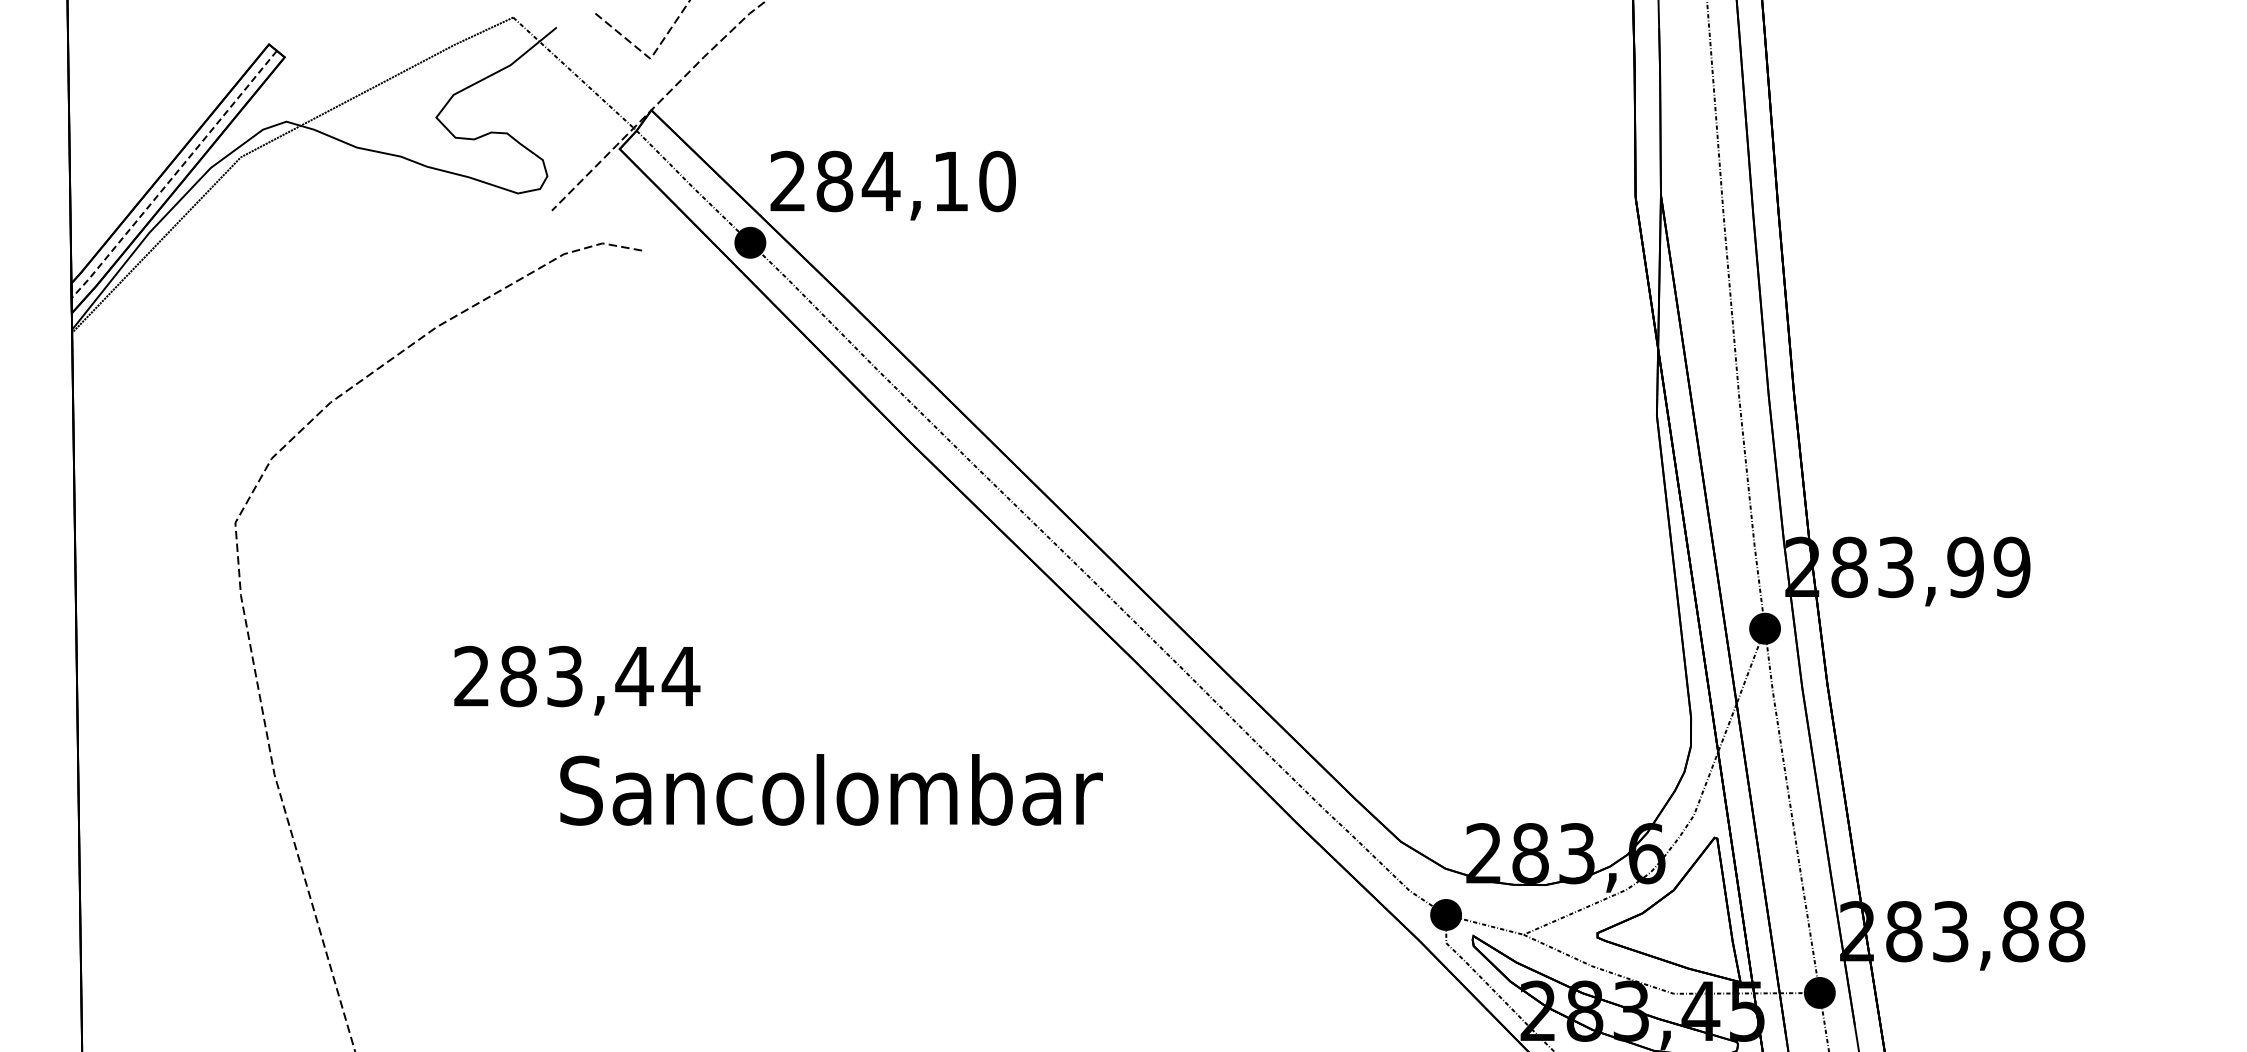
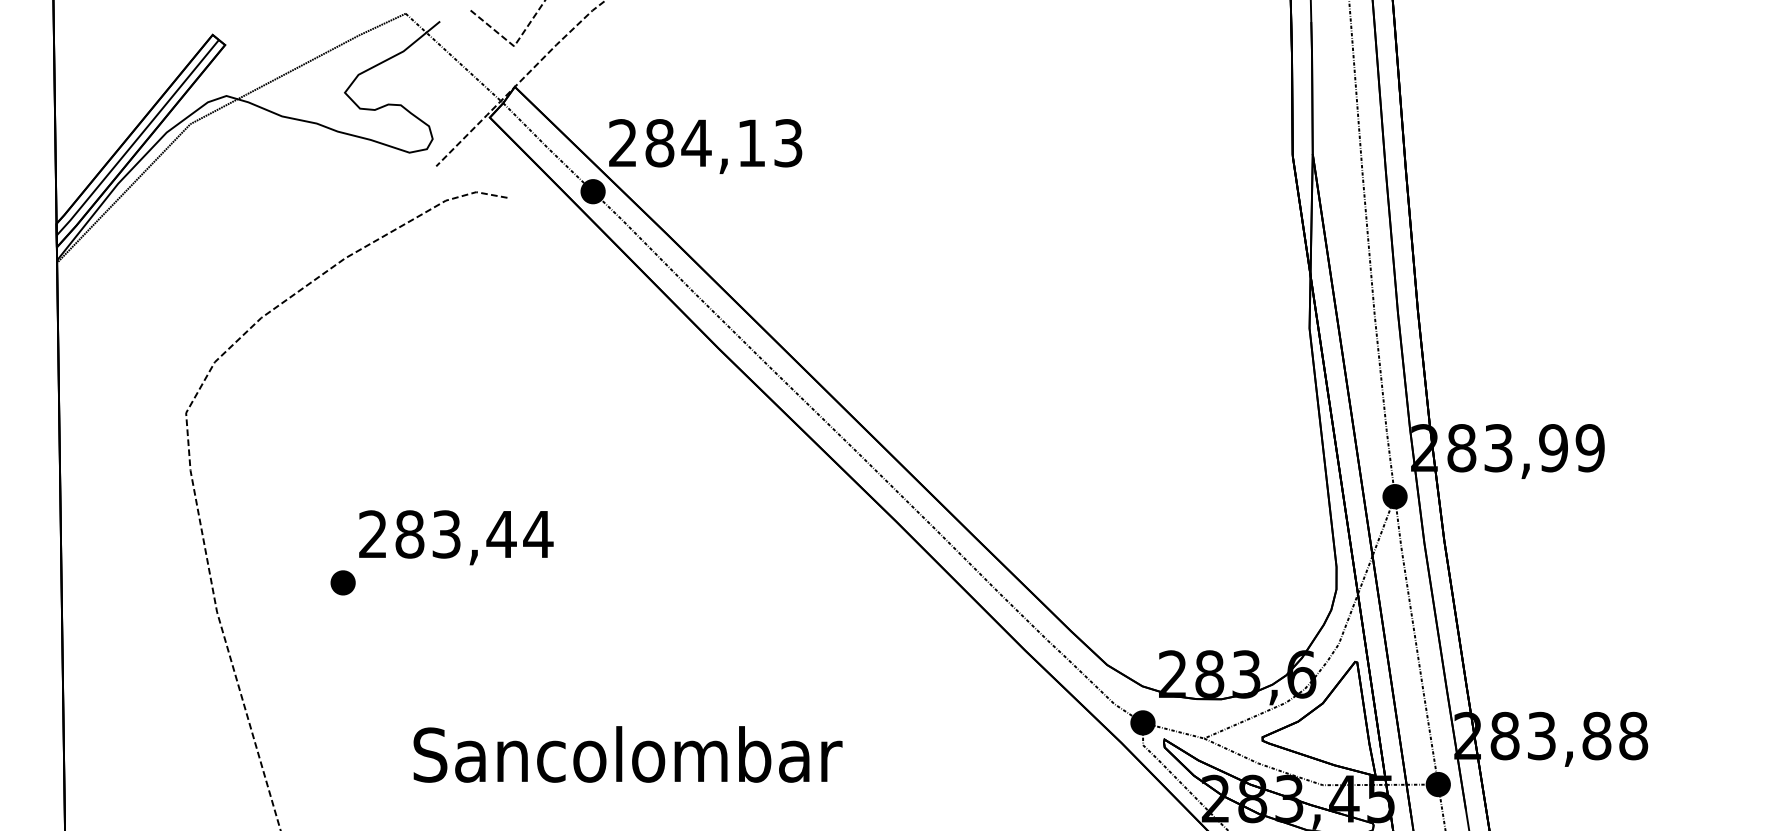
line: (174, 175) -> (138, 138), dashed -> solid
text: (997, 181) -> (788, 143), 284,10 -> 284,13
part: (433, 737) -> (342, 582), added
text: (831, 789) -> (627, 754), moved

